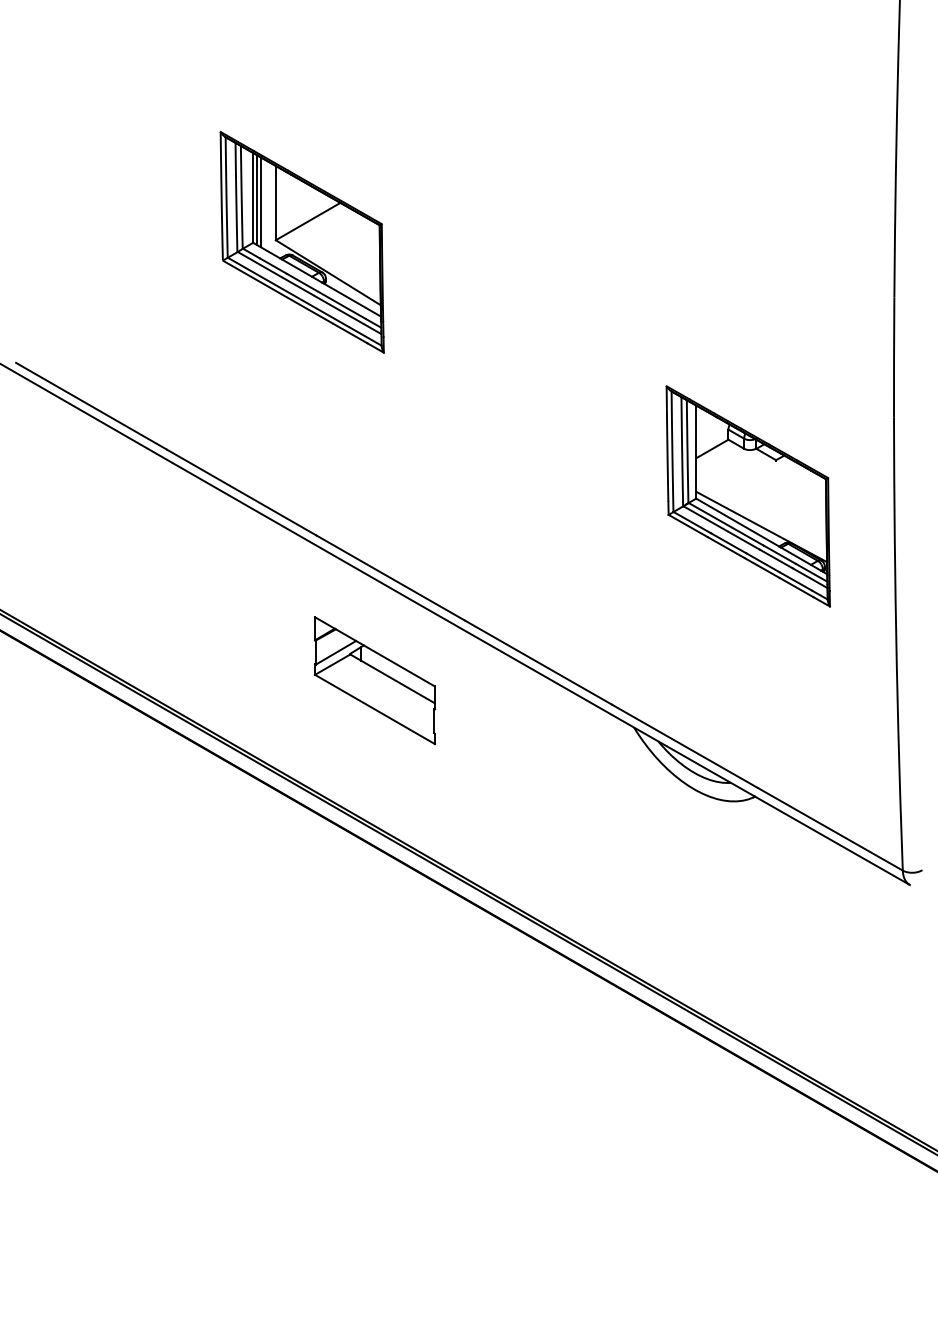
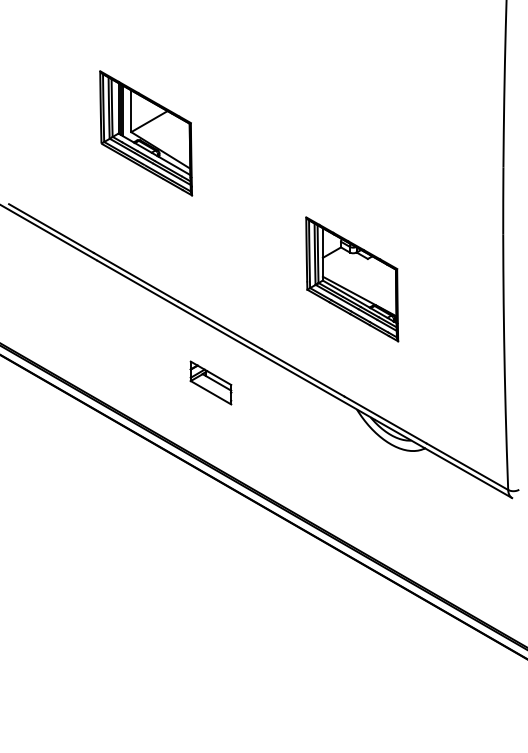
part: (302, 242) -> (146, 133), moved
part: (748, 496) -> (352, 279), moved
part: (373, 679) -> (210, 382), size x0.6

